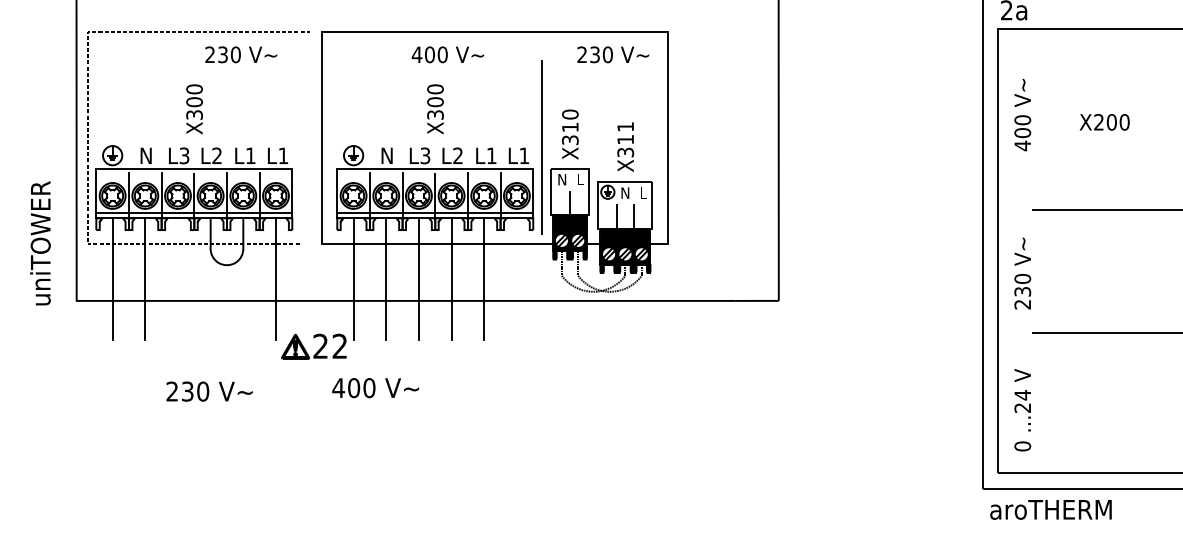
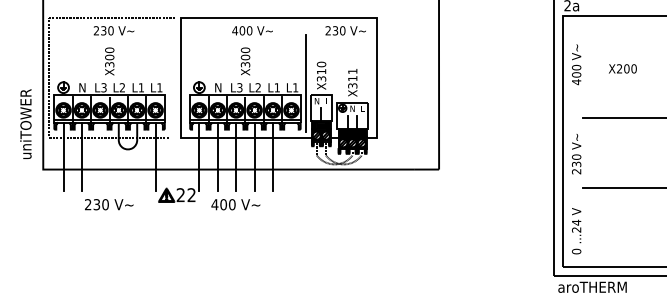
text: (240, 54) -> (113, 30), moved
text: (39, 242) -> (25, 123), moved
text: (375, 387) -> (235, 204), moved
text: (210, 391) -> (109, 204), moved

